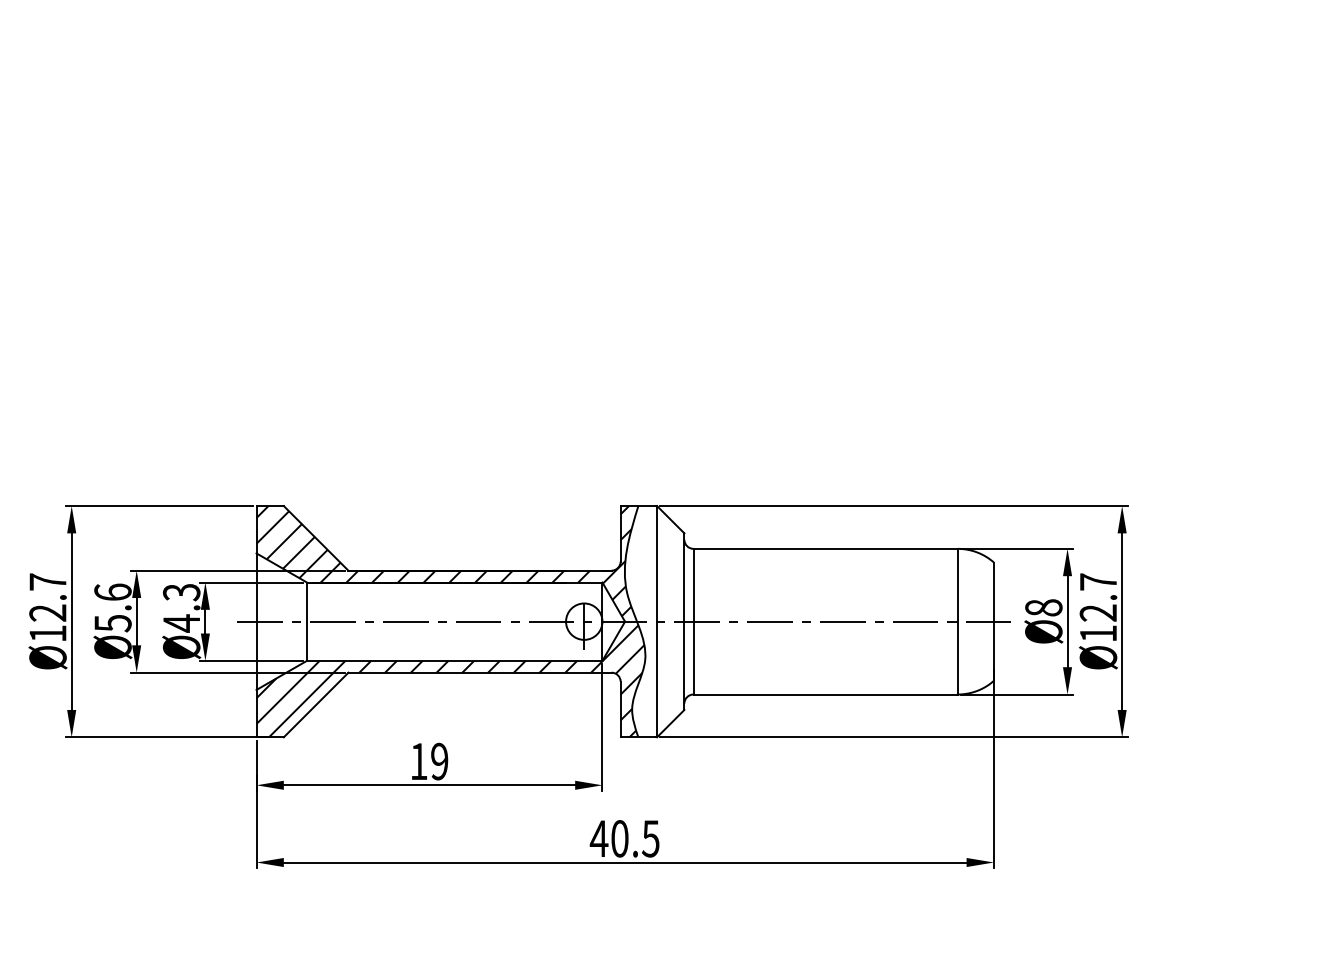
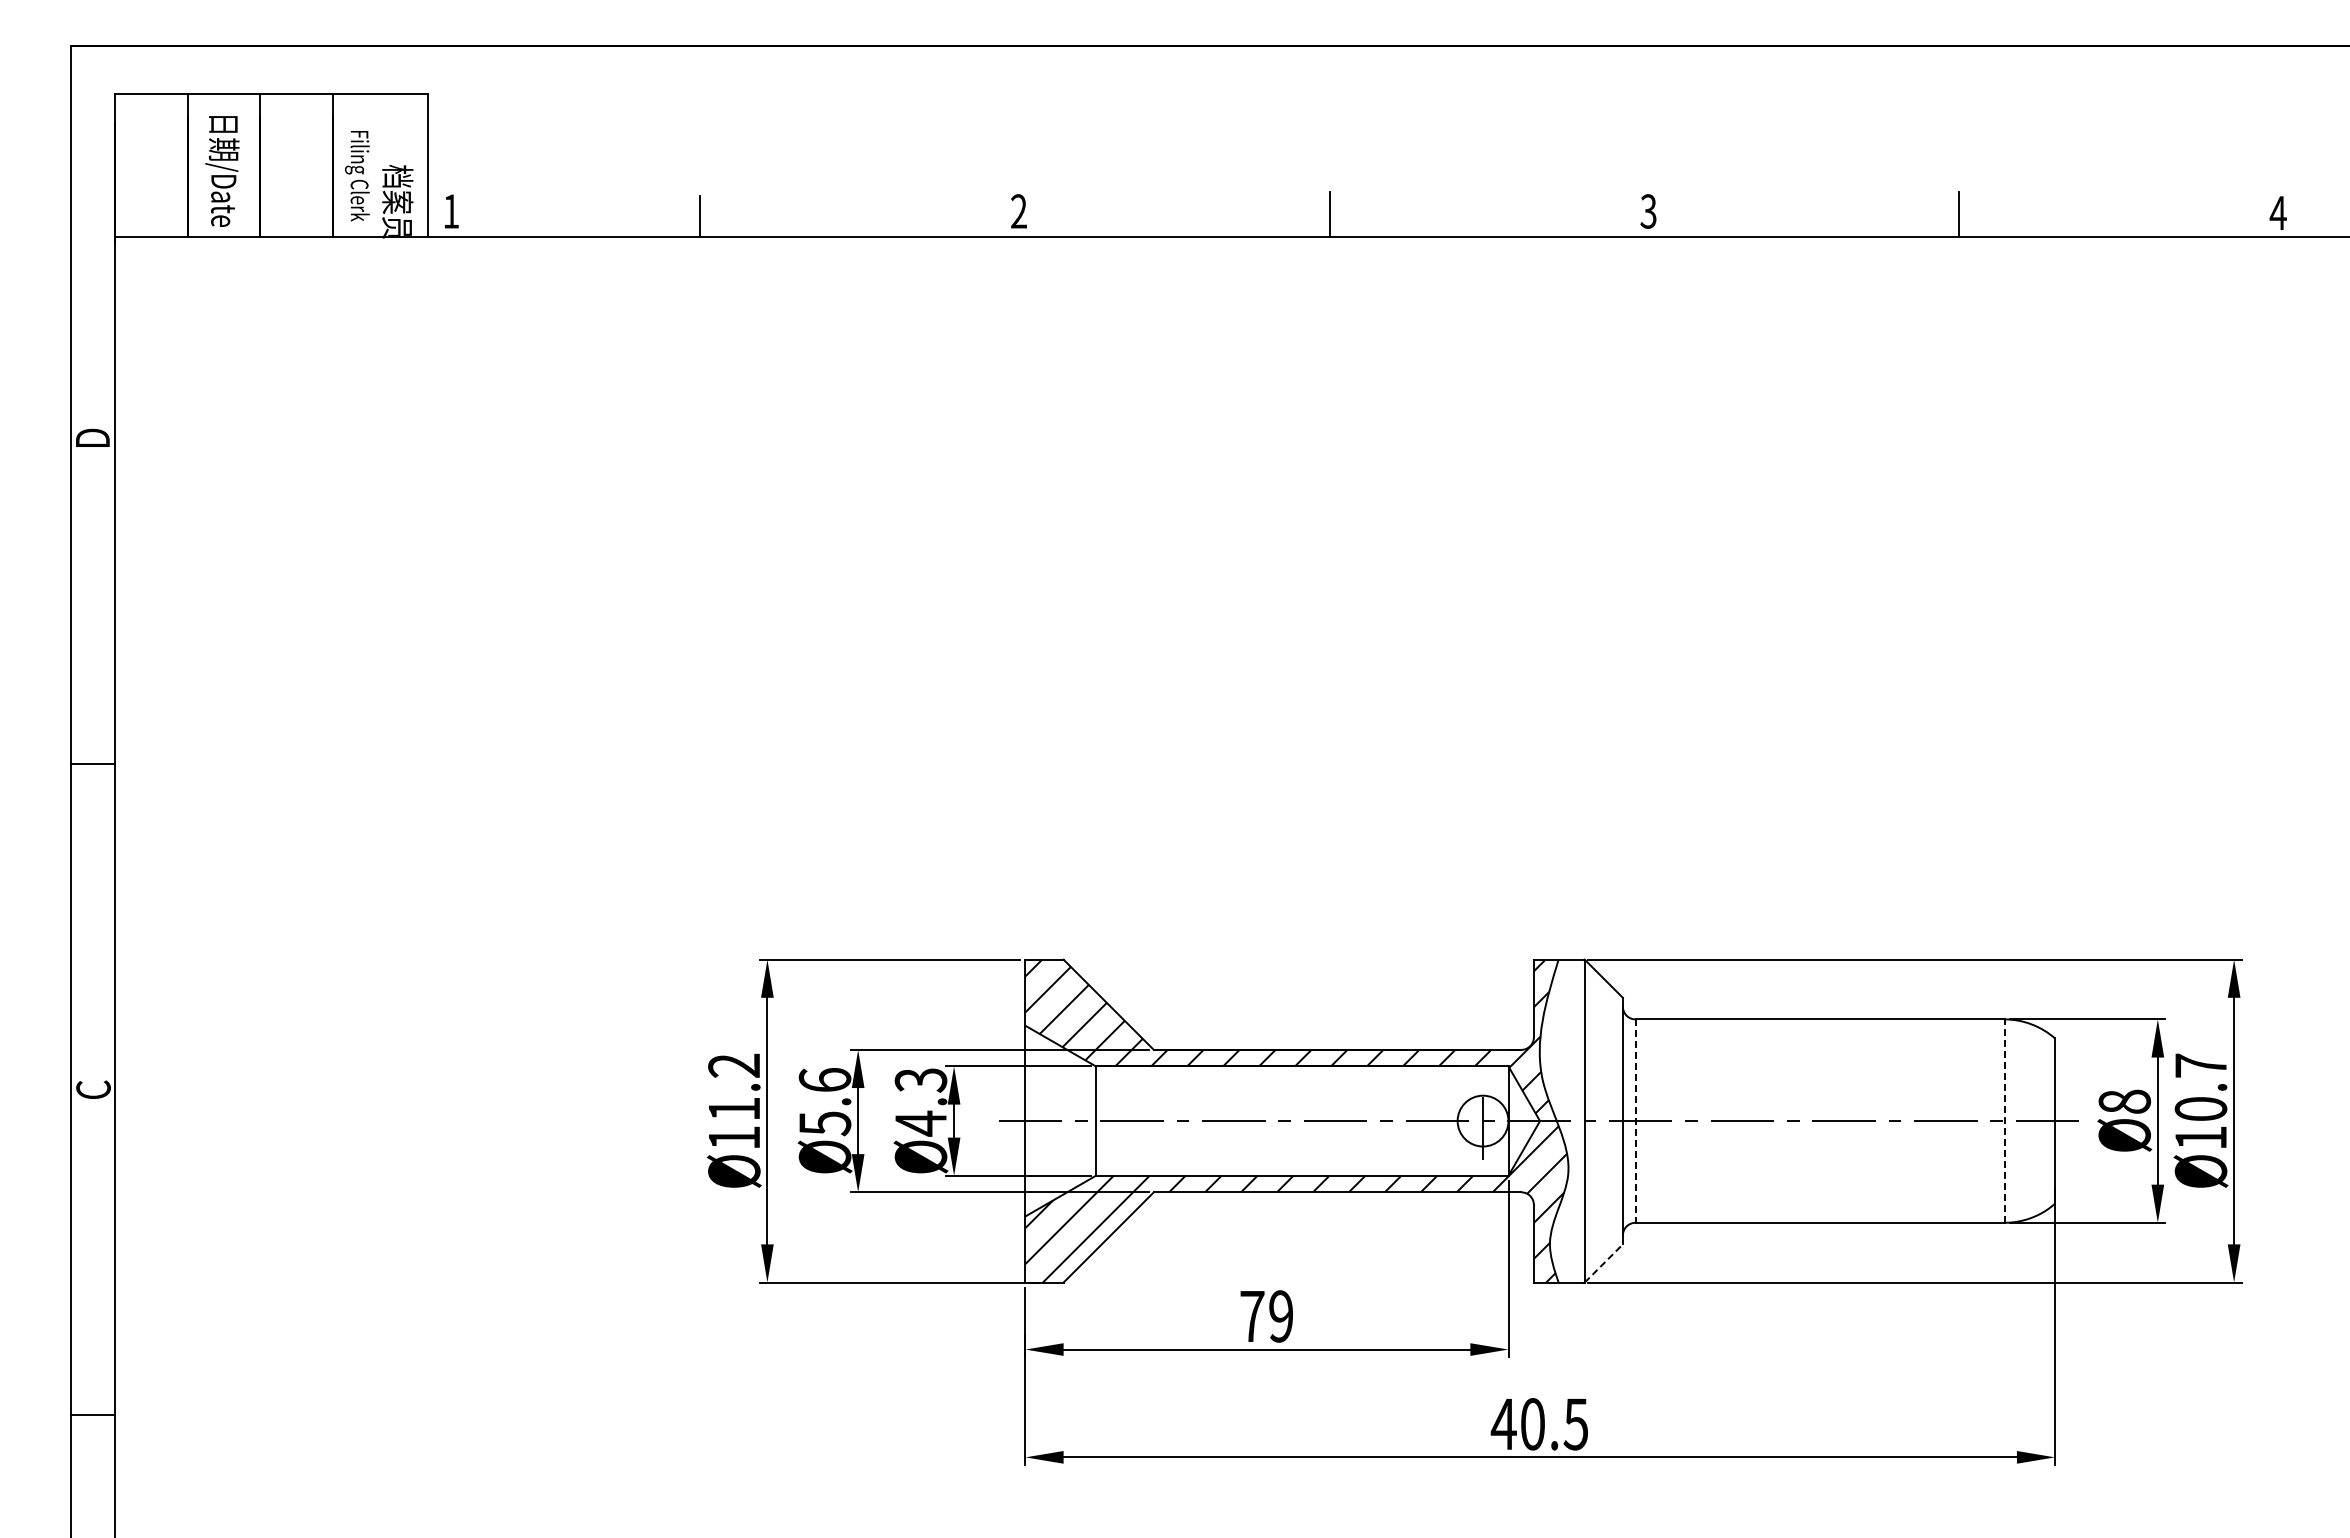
text: (47, 597) -> (733, 1087), Ø12.7 -> Ø11.2
text: (1098, 613) -> (2200, 1109), Ø12.7 -> Ø10.7
line: (693, 621) -> (1635, 1121), solid -> dashed
line: (957, 621) -> (2004, 1121), solid -> dashed
line: (670, 723) -> (1603, 1263), solid -> dashed
text: (419, 761) -> (1252, 1316), 19 -> 79

